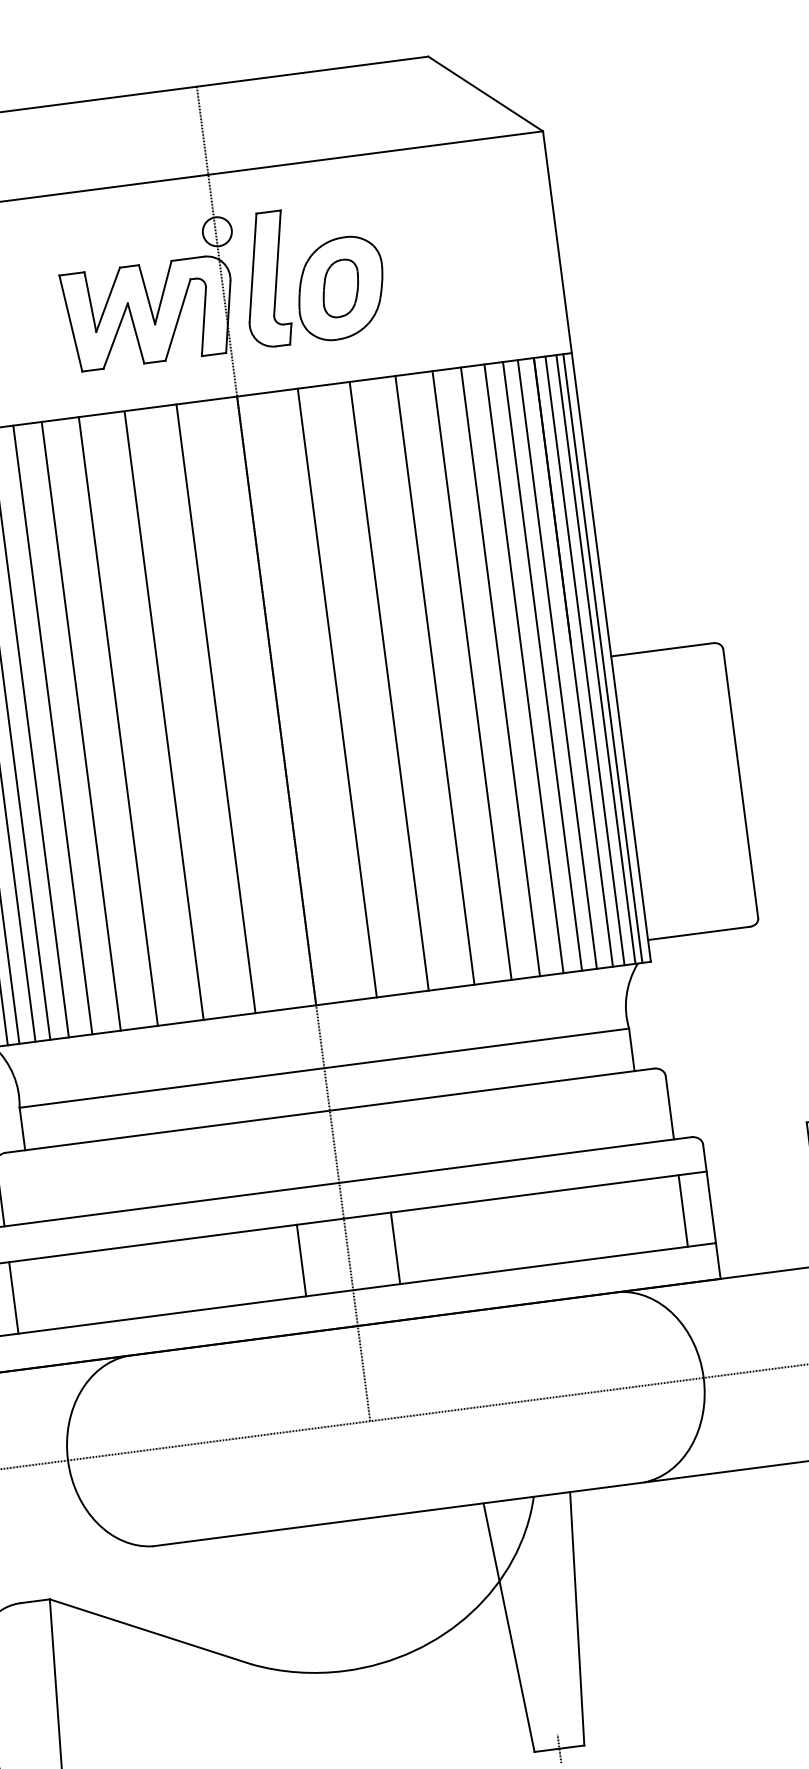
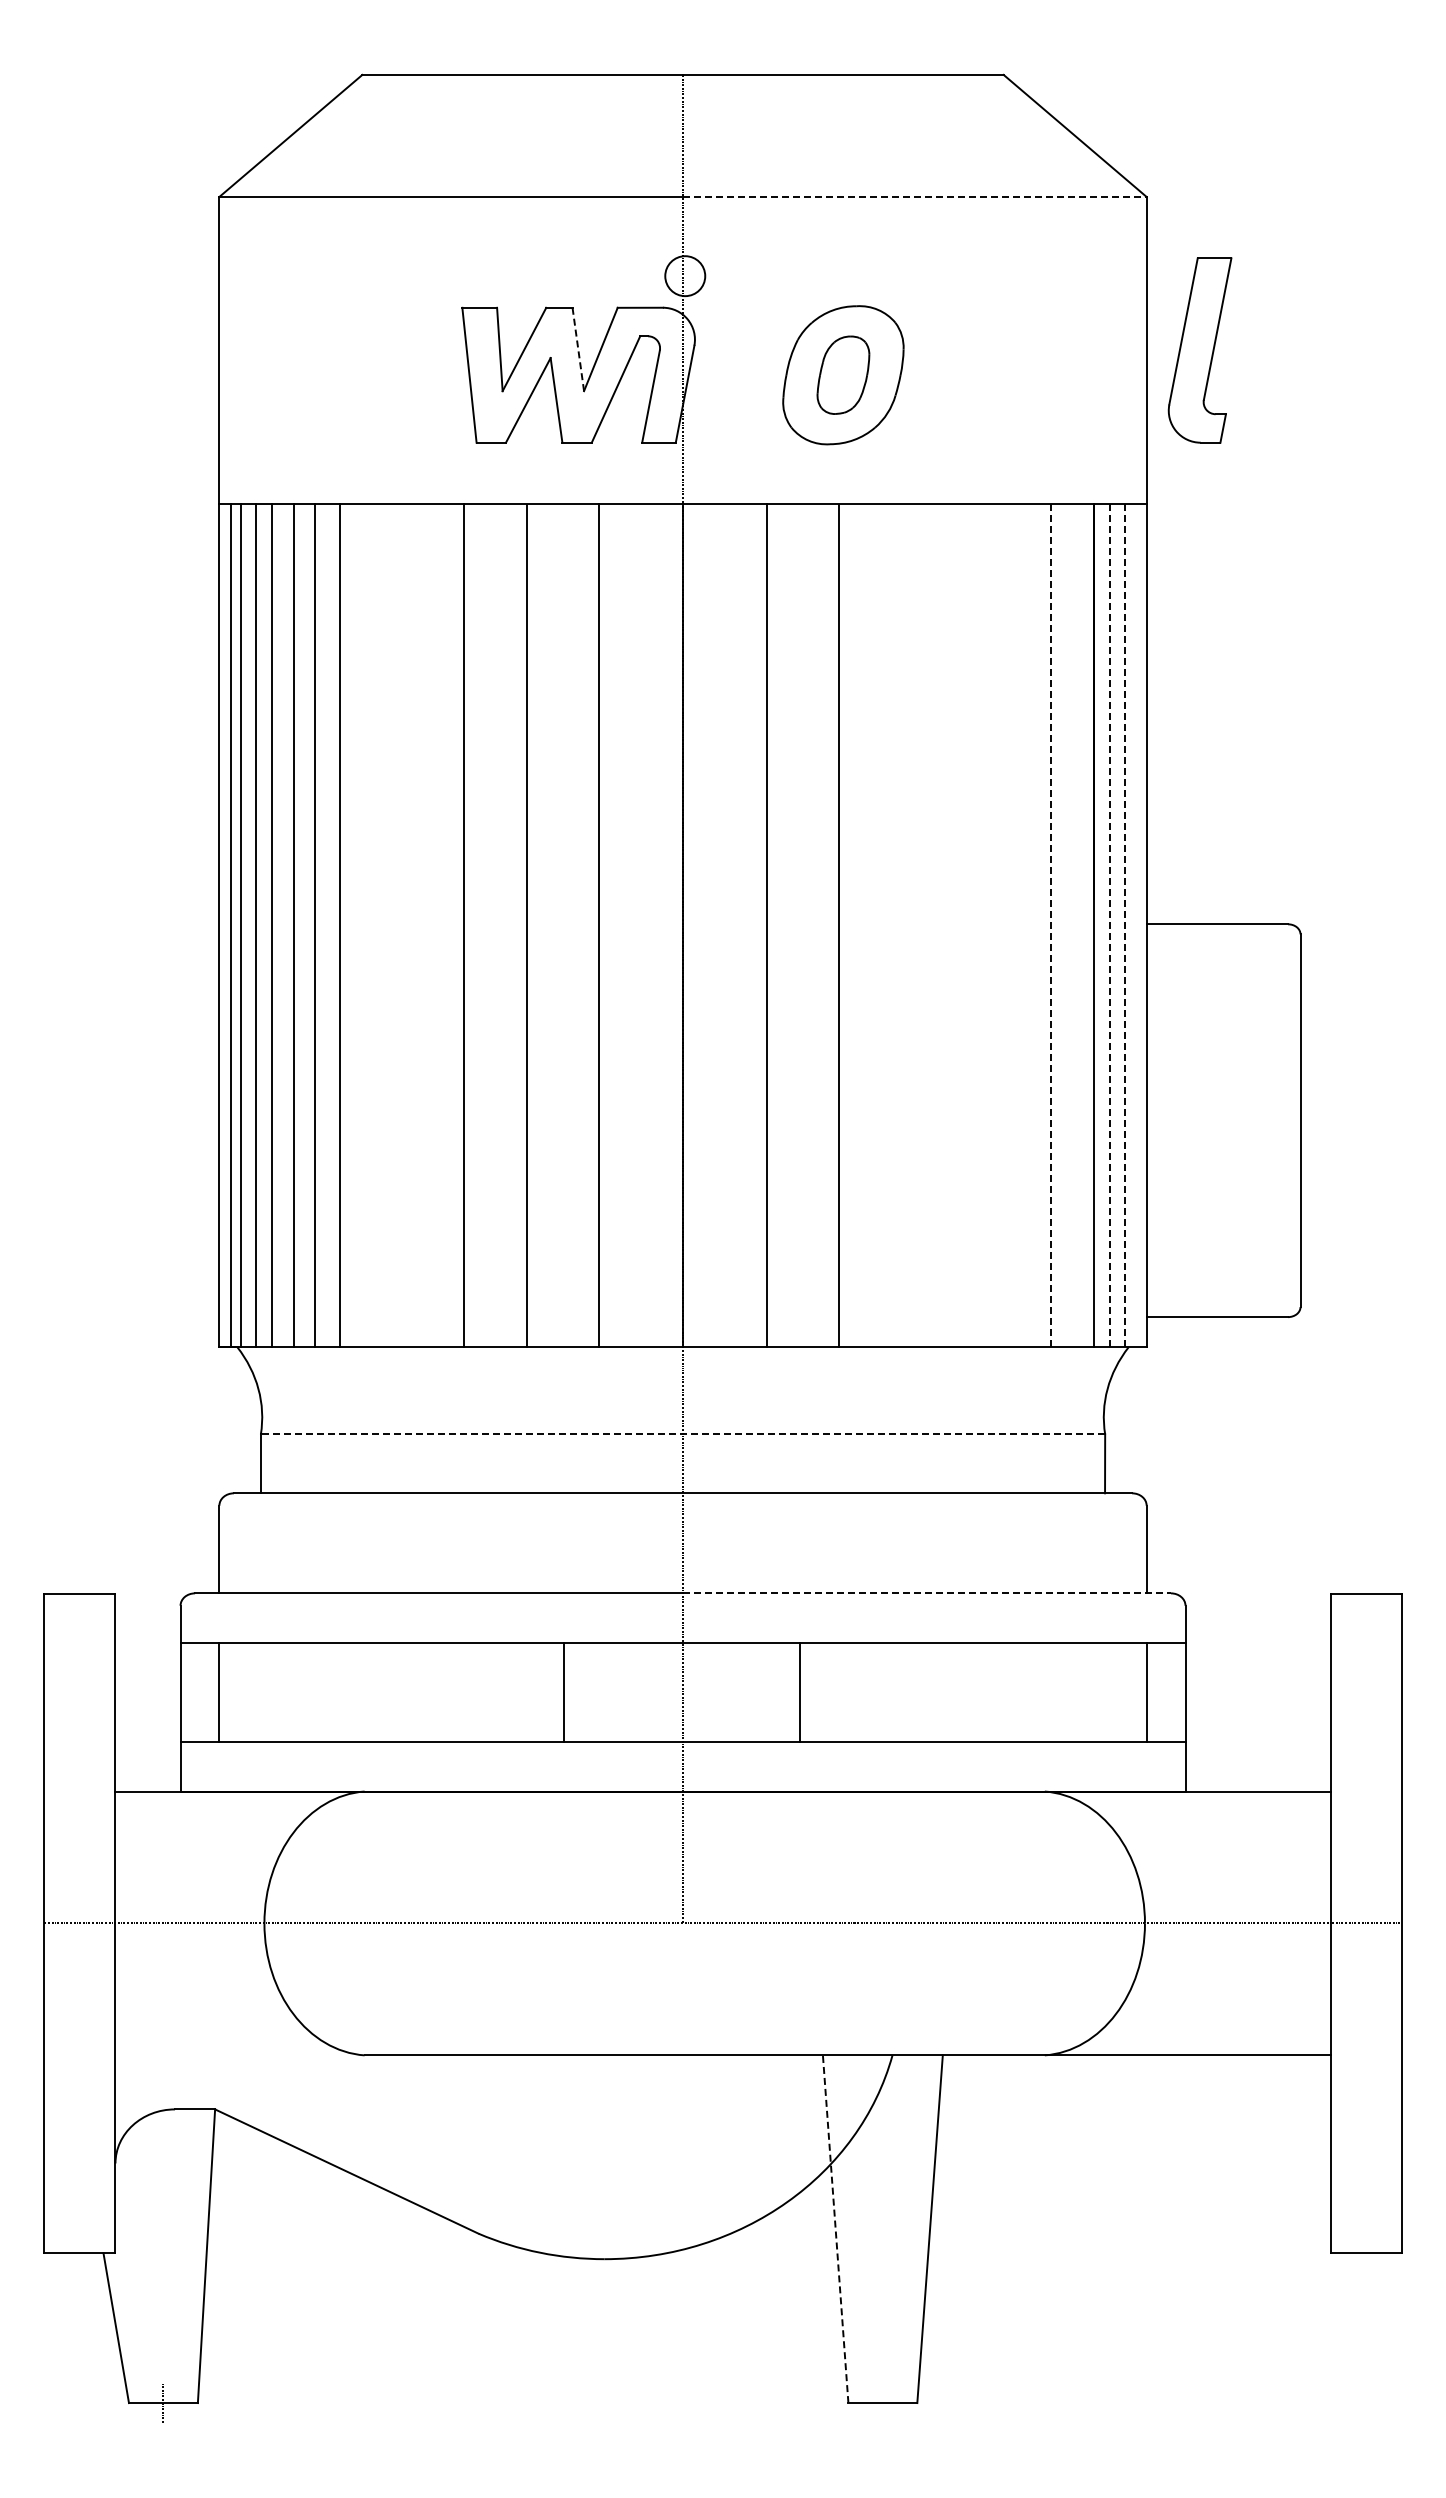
line: (375, 152) -> (914, 196), solid -> dashed
part: (266, 279) -> (1199, 350), moved
line: (147, 294) -> (578, 349), solid -> dashed
line: (602, 658) -> (1134, 925), removed
line: (596, 659) -> (1125, 925), solid -> dashed
line: (585, 660) -> (1110, 925), solid -> dashed
line: (557, 664) -> (1071, 925), removed
line: (542, 666) -> (1051, 925), solid -> dashed
line: (523, 668) -> (1025, 925), removed
line: (500, 671) -> (993, 925), removed
line: (471, 675) -> (953, 925), removed
line: (435, 680) -> (902, 925), removed
line: (81, 726) -> (412, 925), removed
line: (53, 729) -> (373, 925), removed
line: (323, 1068) -> (682, 1434), solid -> dashed
line: (515, 1160) -> (927, 1593), solid -> dashed
line: (395, 1248) -> (800, 1692), moved
line: (301, 1260) -> (563, 1692), moved
line: (508, 1627) -> (835, 2228), solid -> dashed
line: (559, 1749) -> (882, 2403), removed

